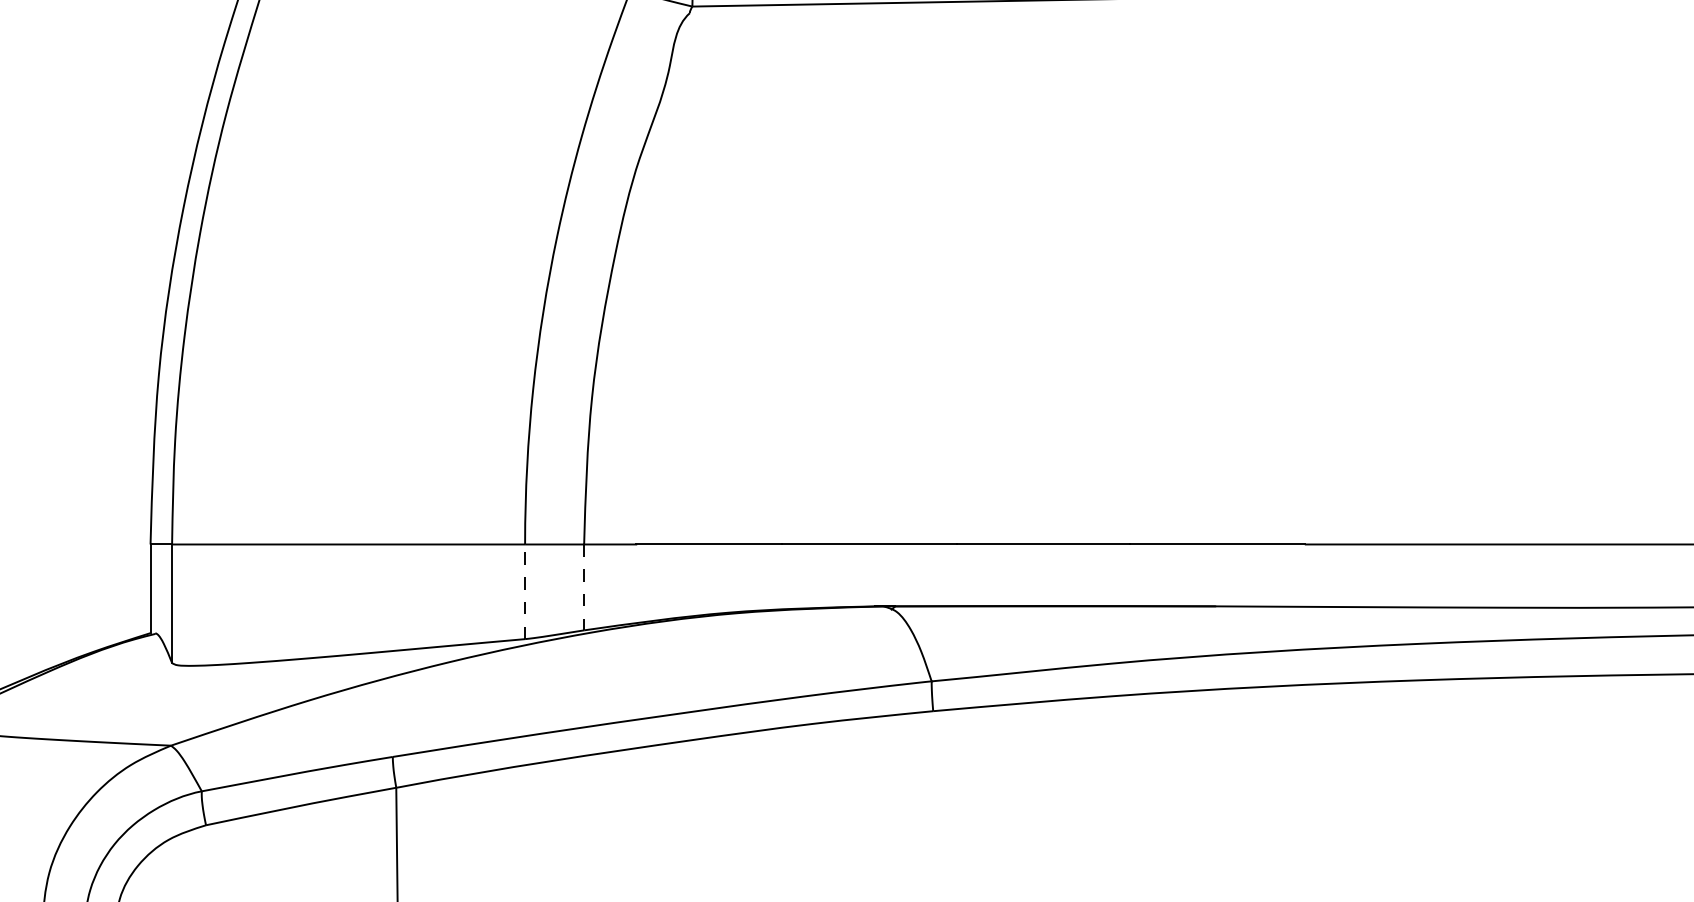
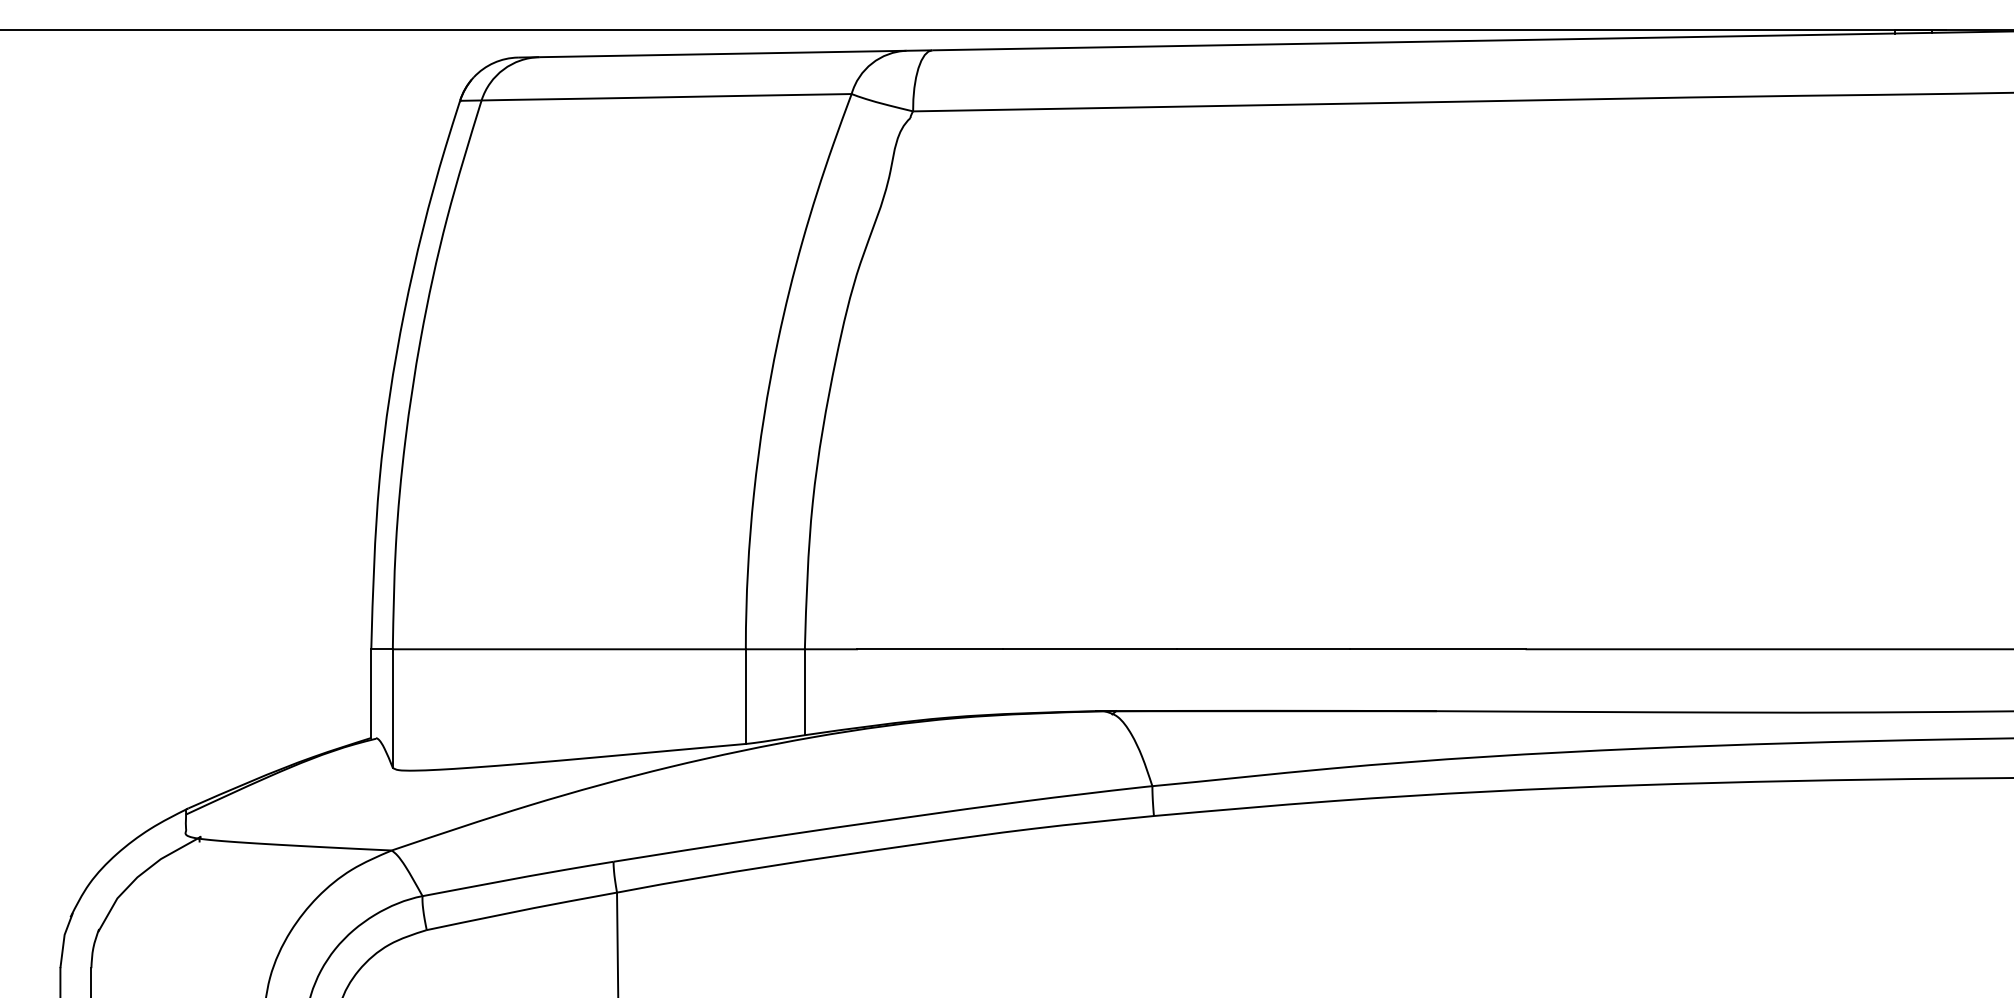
line: (583, 587) -> (804, 692), dashed -> solid
line: (524, 591) -> (745, 696), dashed -> solid

